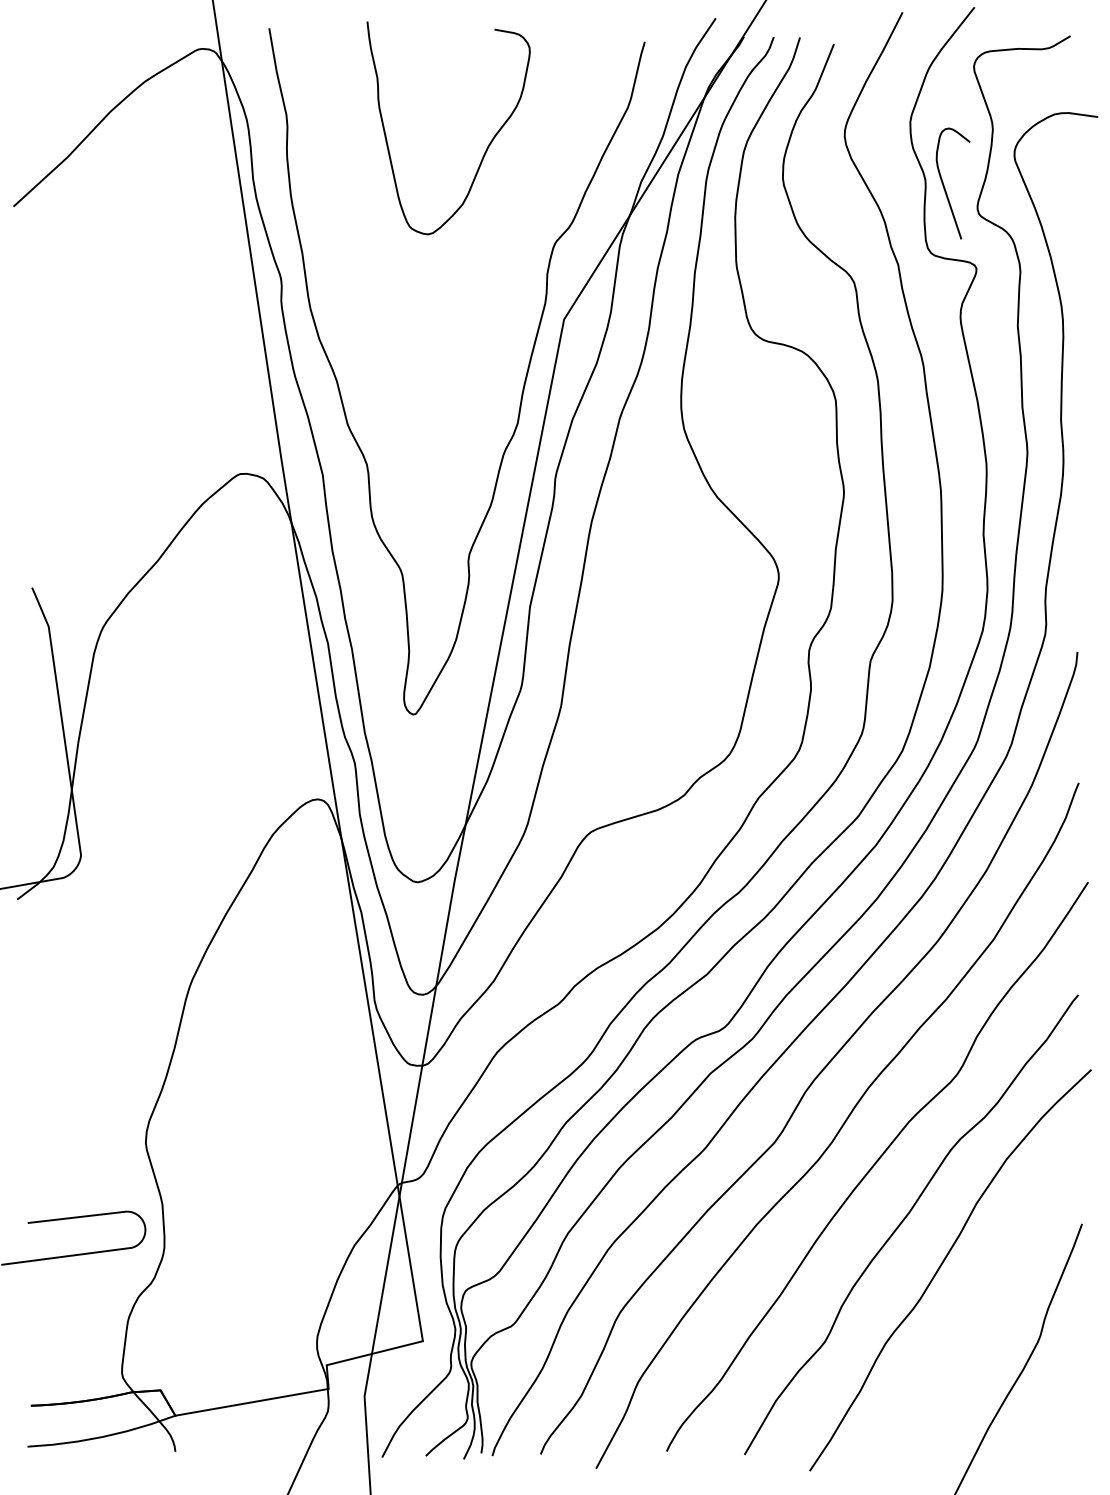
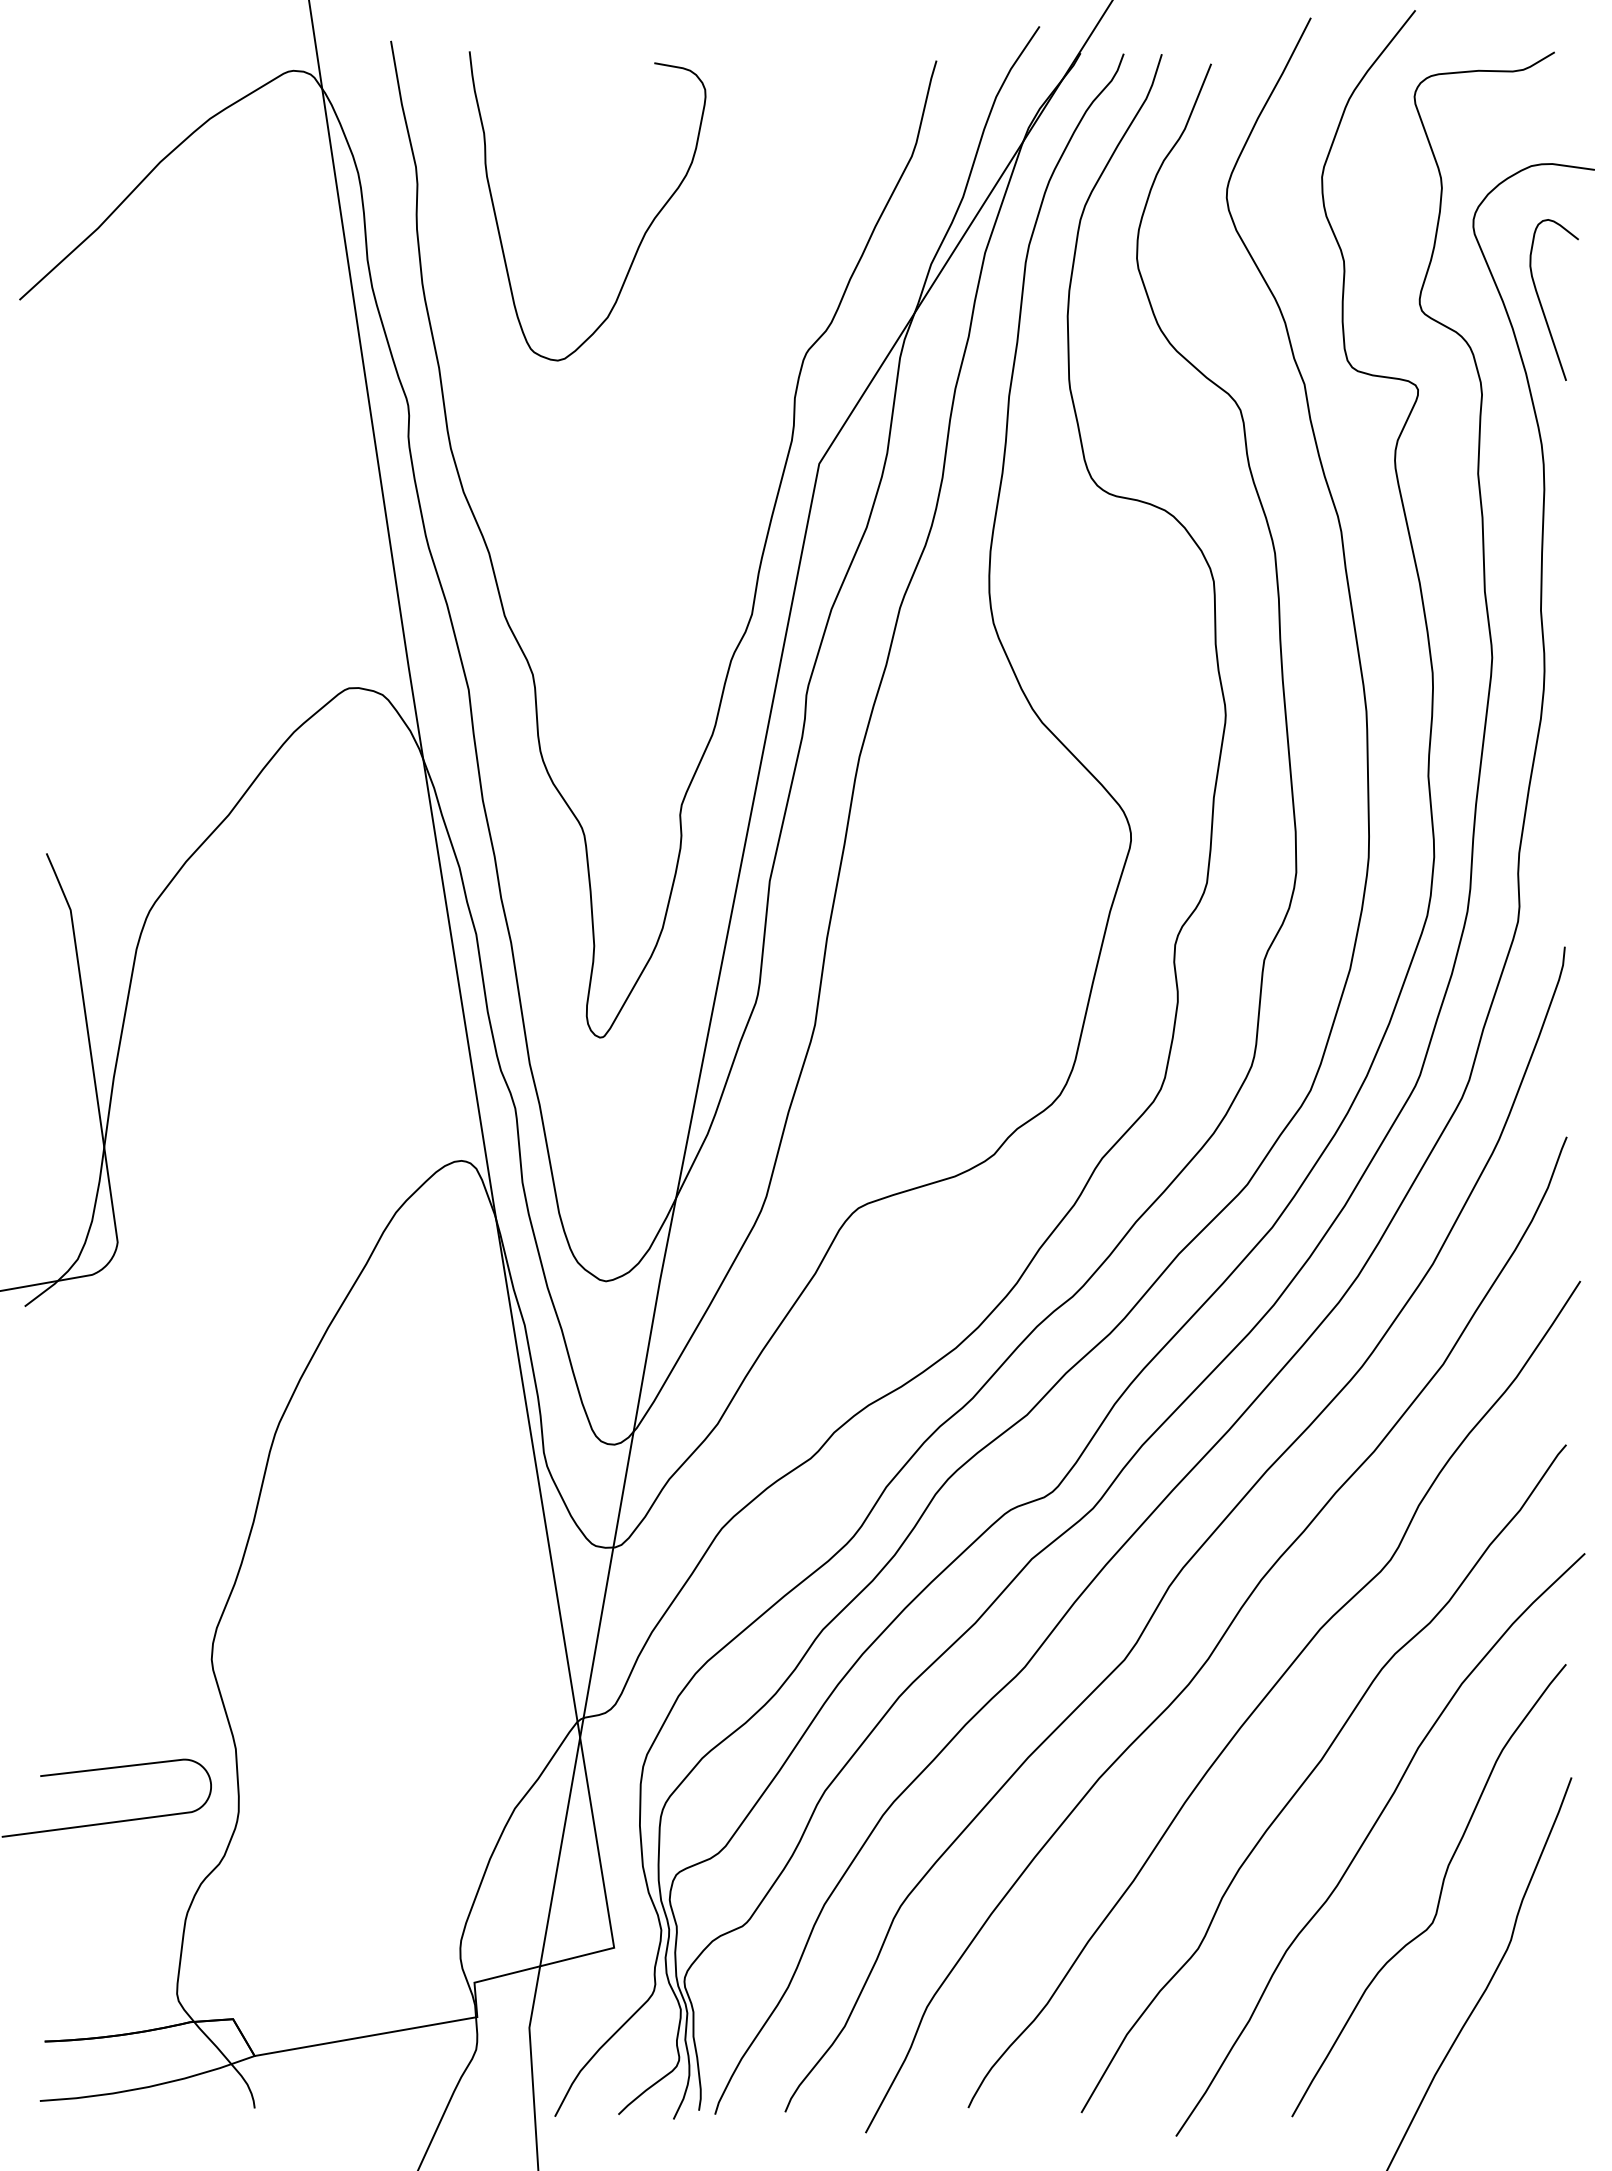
curve: (486, 148) -> (642, 235), moved
curve: (944, 184) -> (1541, 301), moved
curve: (991, 1301) -> (1439, 1890), added

